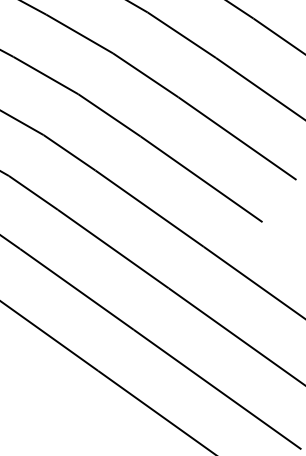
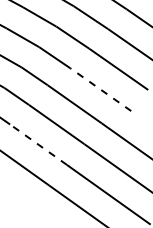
line: (201, 178) -> (100, 89), solid -> dashed
line: (76, 289) -> (38, 144), solid -> dashed

